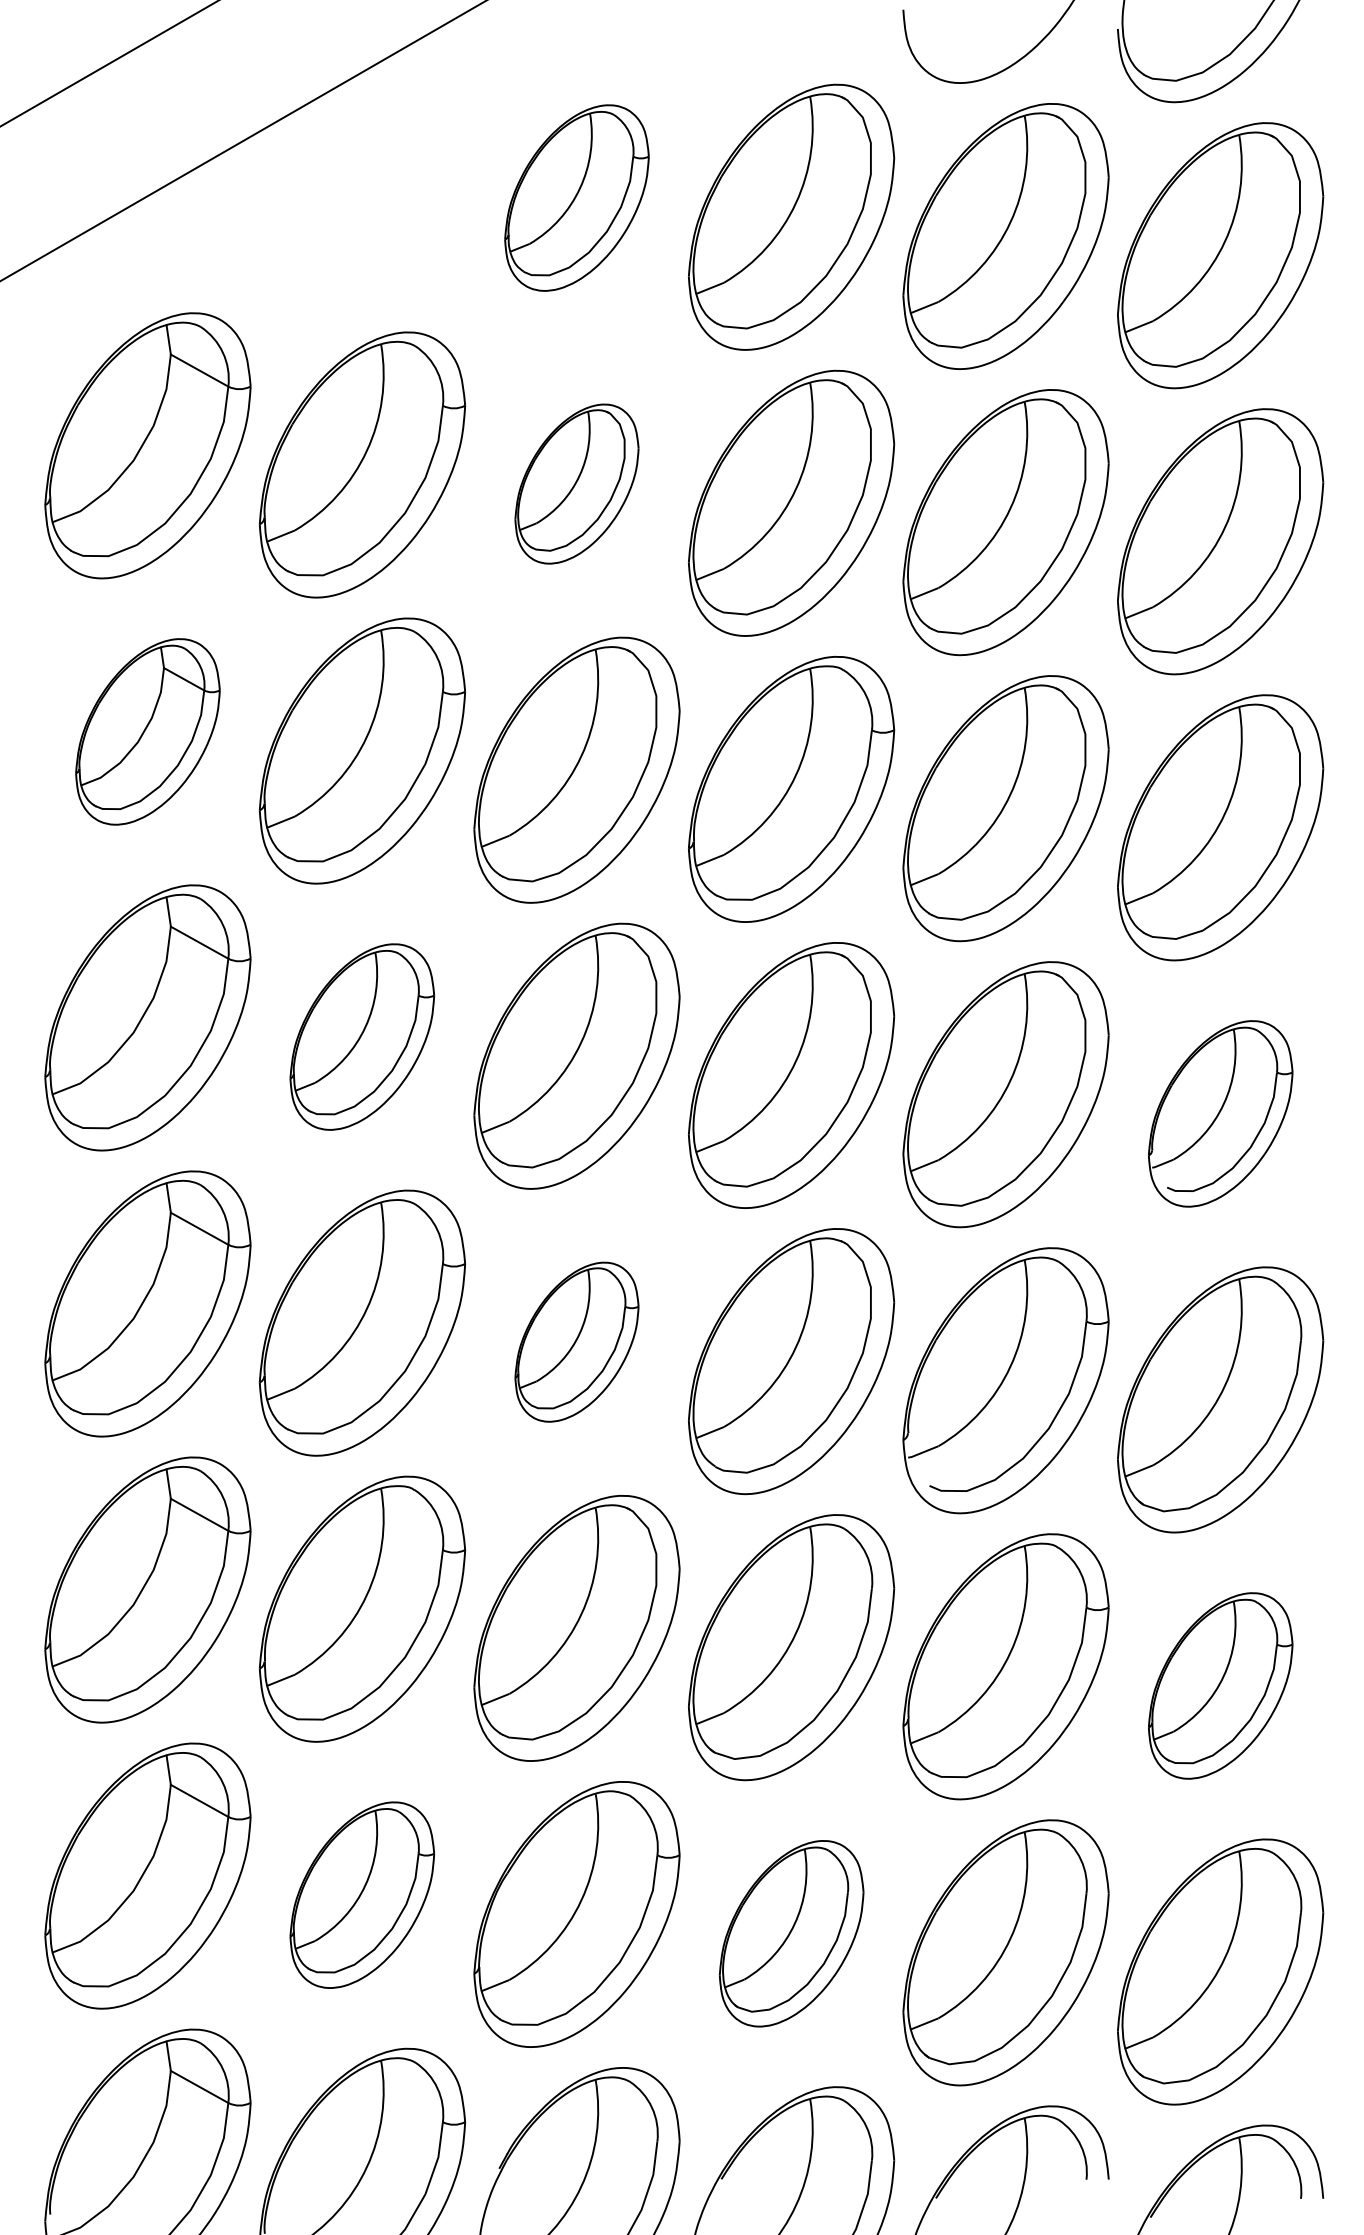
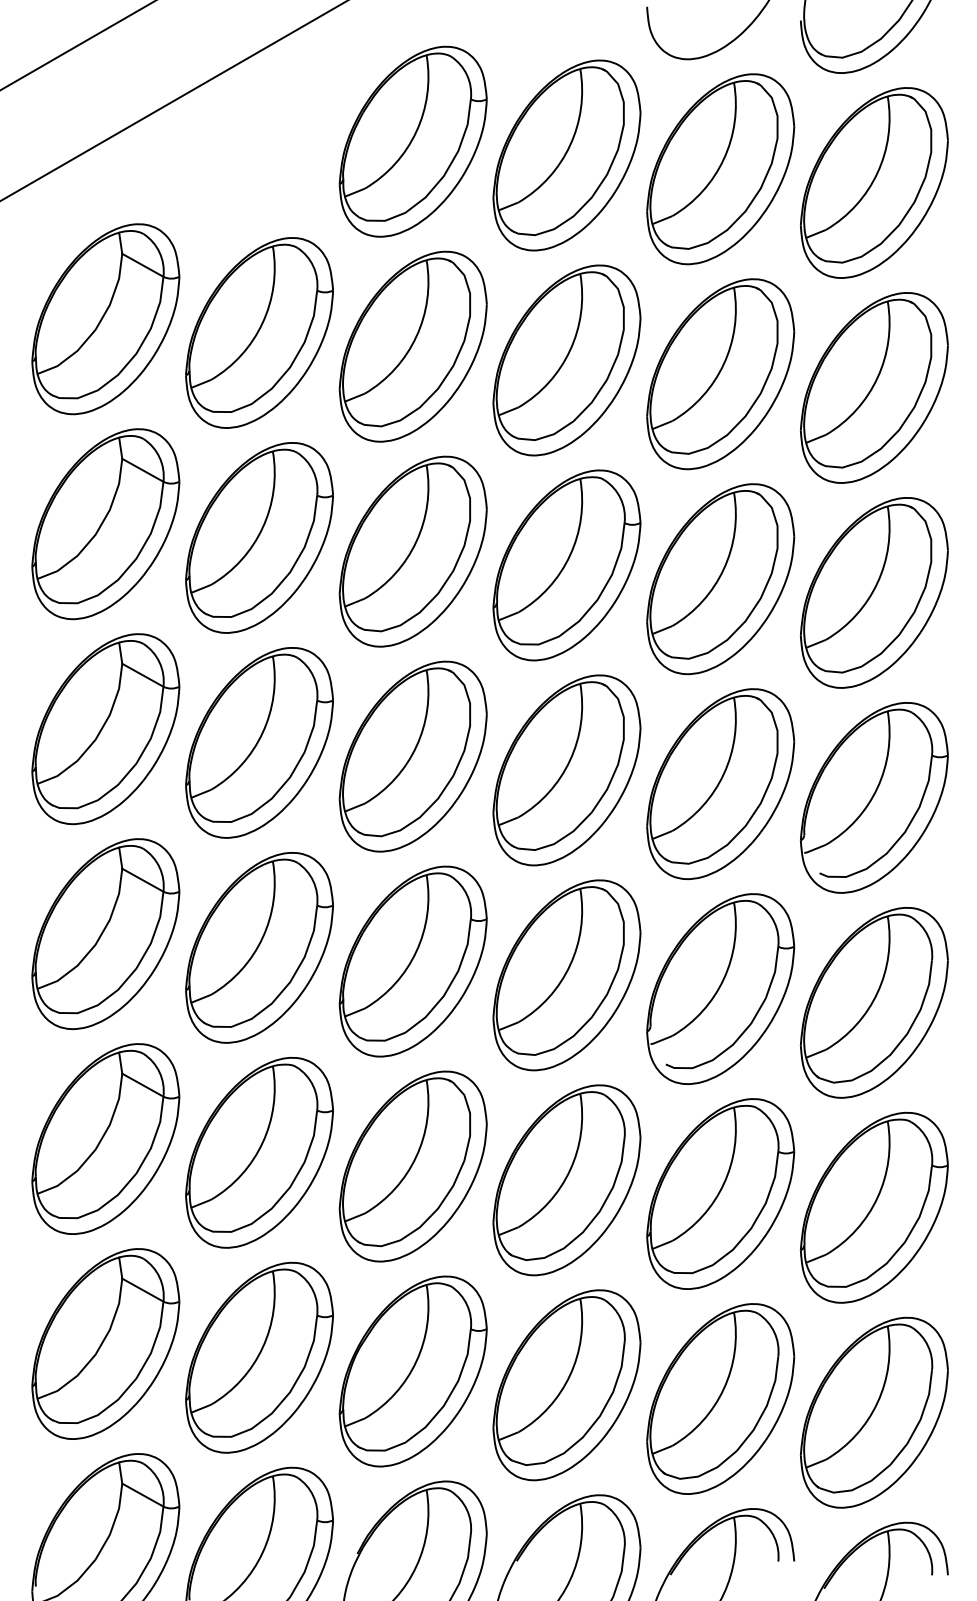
part: (576, 197) -> (412, 141), size x1.43
part: (576, 483) -> (412, 346), size x1.67
part: (147, 731) -> (105, 523), size x1.43
part: (361, 1036) -> (258, 742), size x1.43
part: (1220, 1113) -> (874, 797), size x1.43
part: (576, 1341) -> (412, 960), size x1.67
part: (1220, 1685) -> (874, 1207), size x1.43
part: (361, 1894) -> (258, 1357), size x1.43
part: (791, 1933) -> (566, 1385), size x1.43

